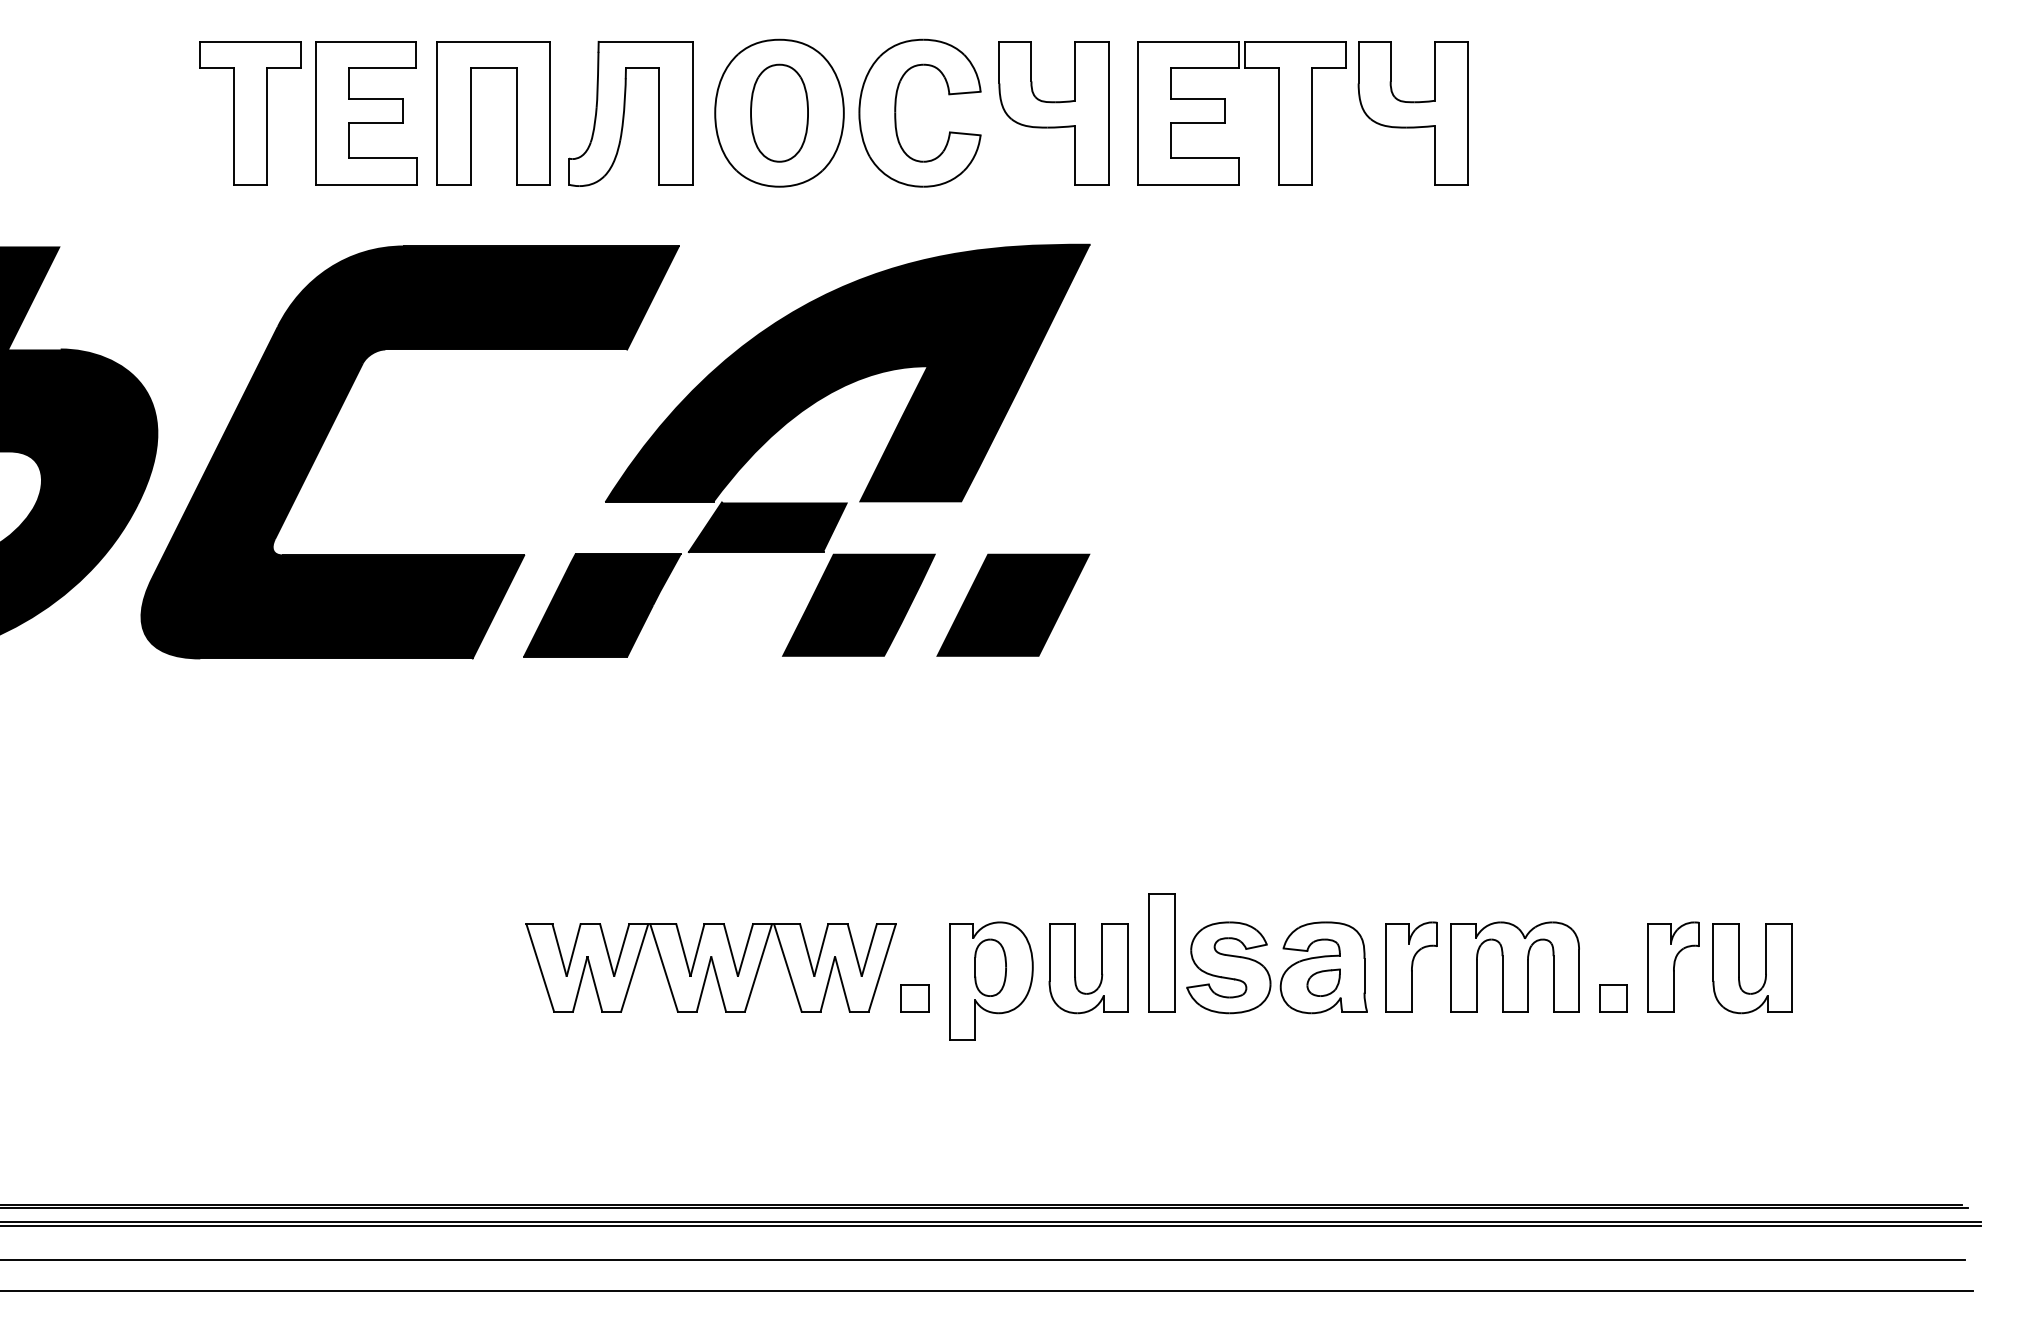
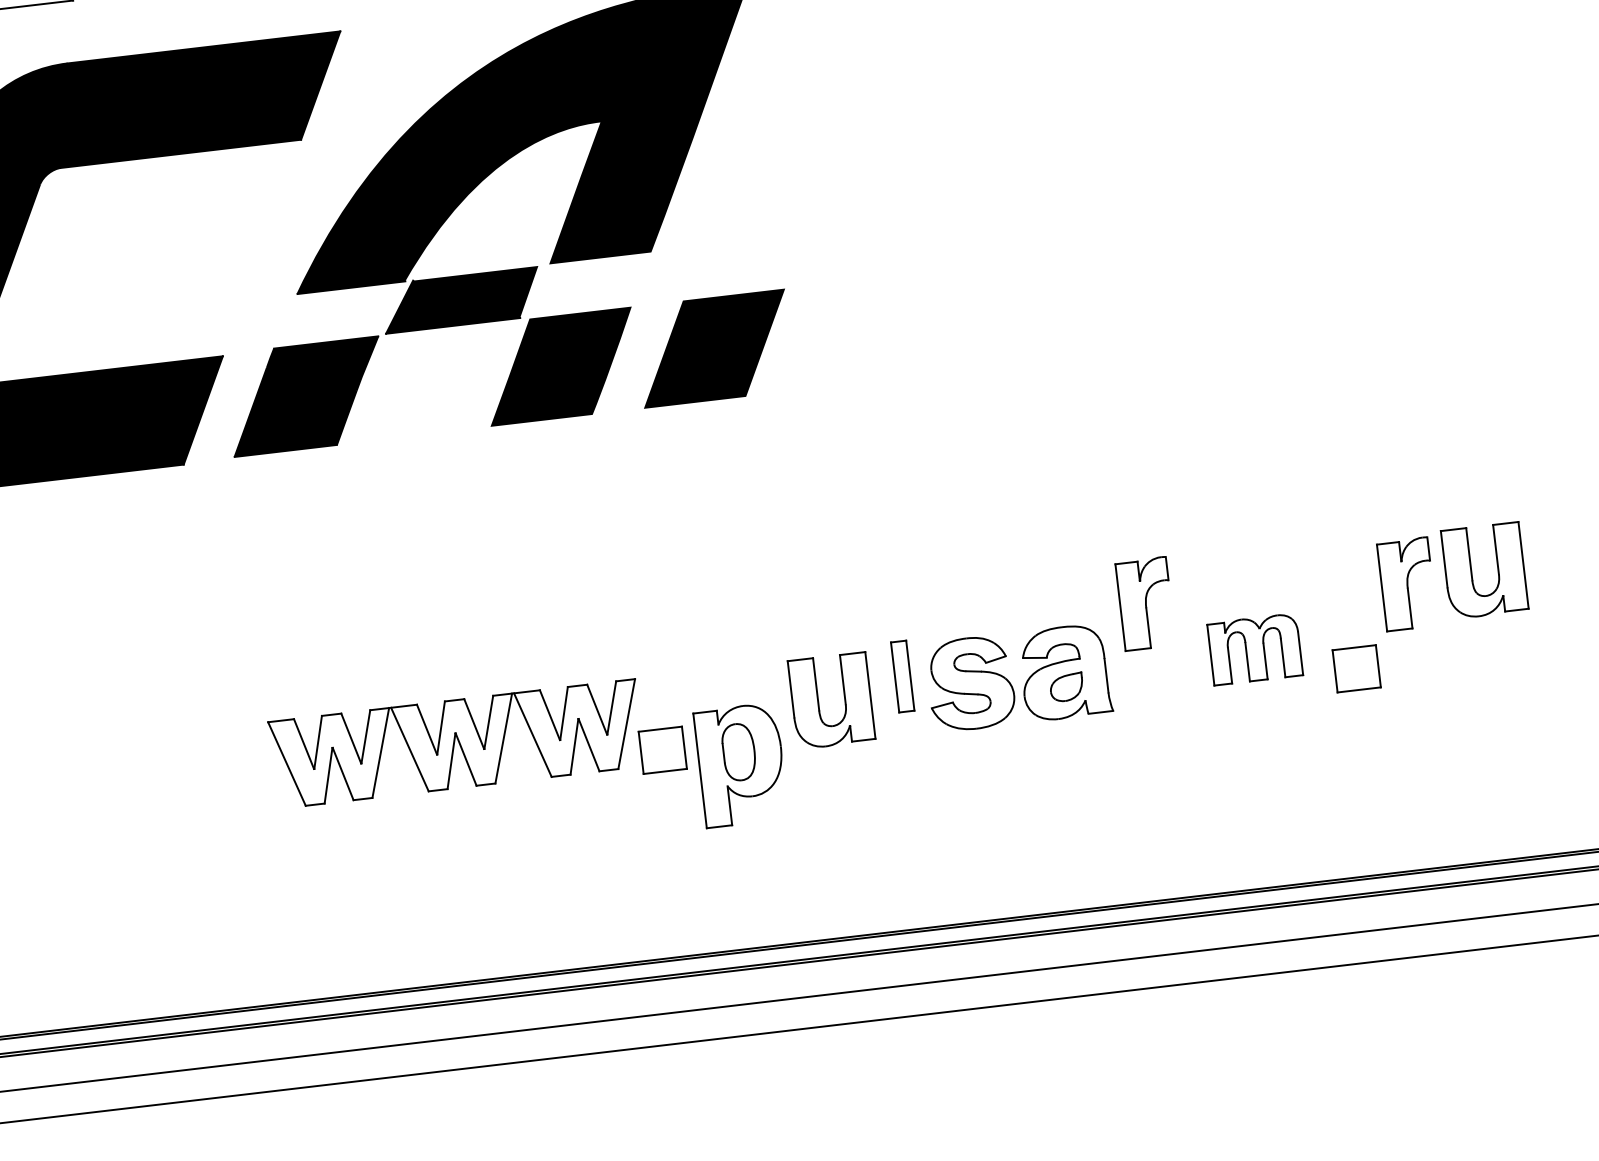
part: (1161, 952) -> (902, 676), size x0.6
part: (1411, 966) -> (1145, 603), moved
part: (1514, 966) -> (1254, 649), size x0.7
part: (1673, 966) -> (1406, 583), moved
part: (1739, 968) -> (1471, 572), moved
part: (991, 980) -> (741, 764), moved
part: (914, 998) -> (662, 750), size x1.6
part: (1613, 998) -> (1356, 669), size x1.6

